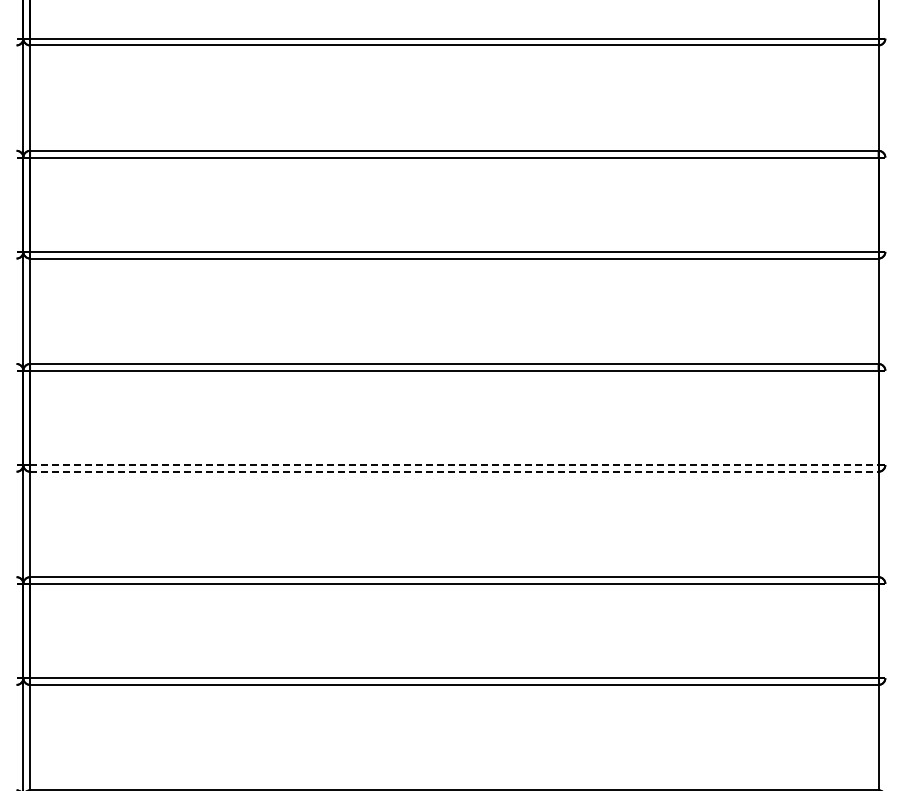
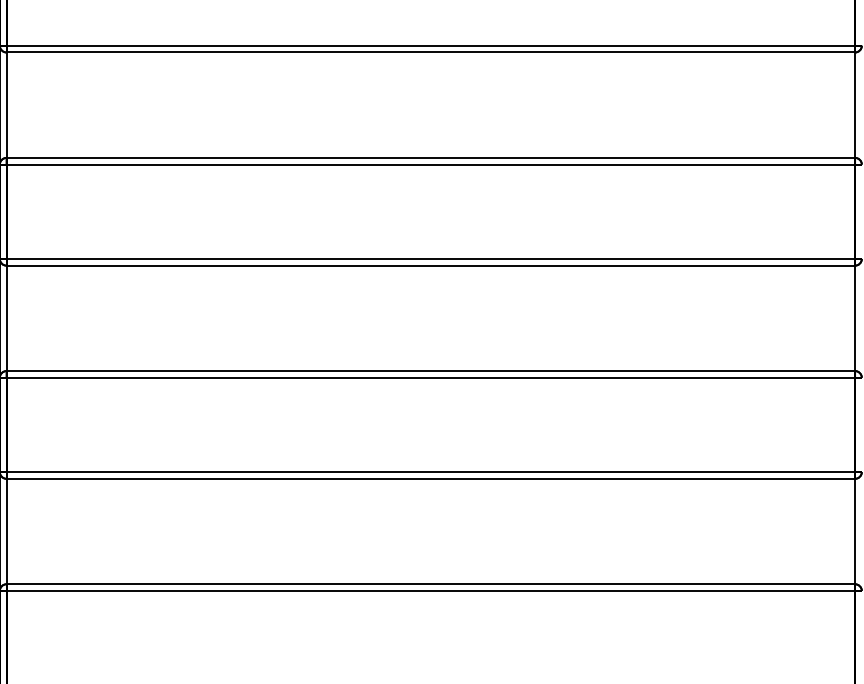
line: (454, 465) -> (430, 472), dashed -> solid
line: (454, 471) -> (430, 478), dashed -> solid

